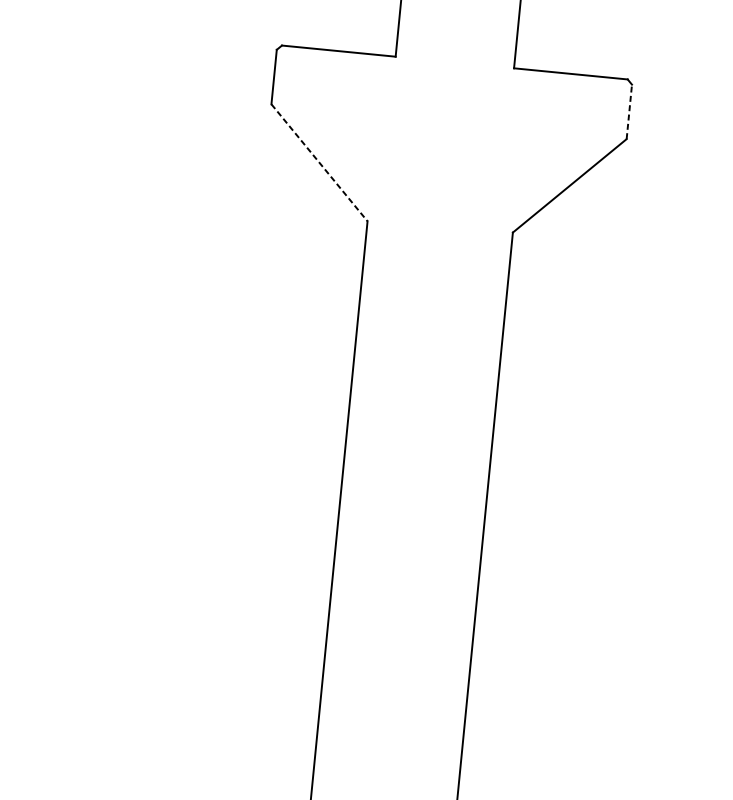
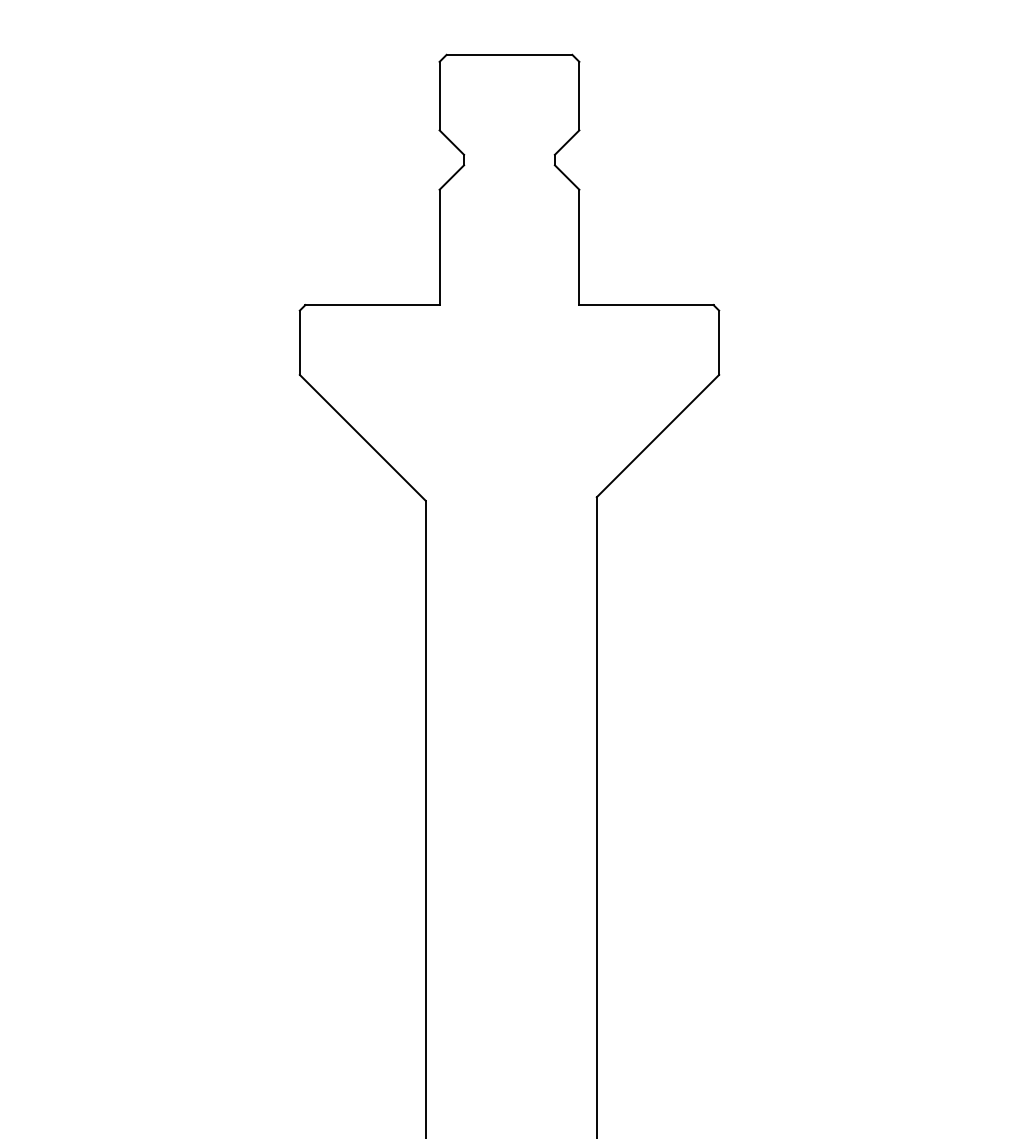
line: (629, 111) -> (719, 342), dashed -> solid
line: (319, 162) -> (362, 437), dashed -> solid

